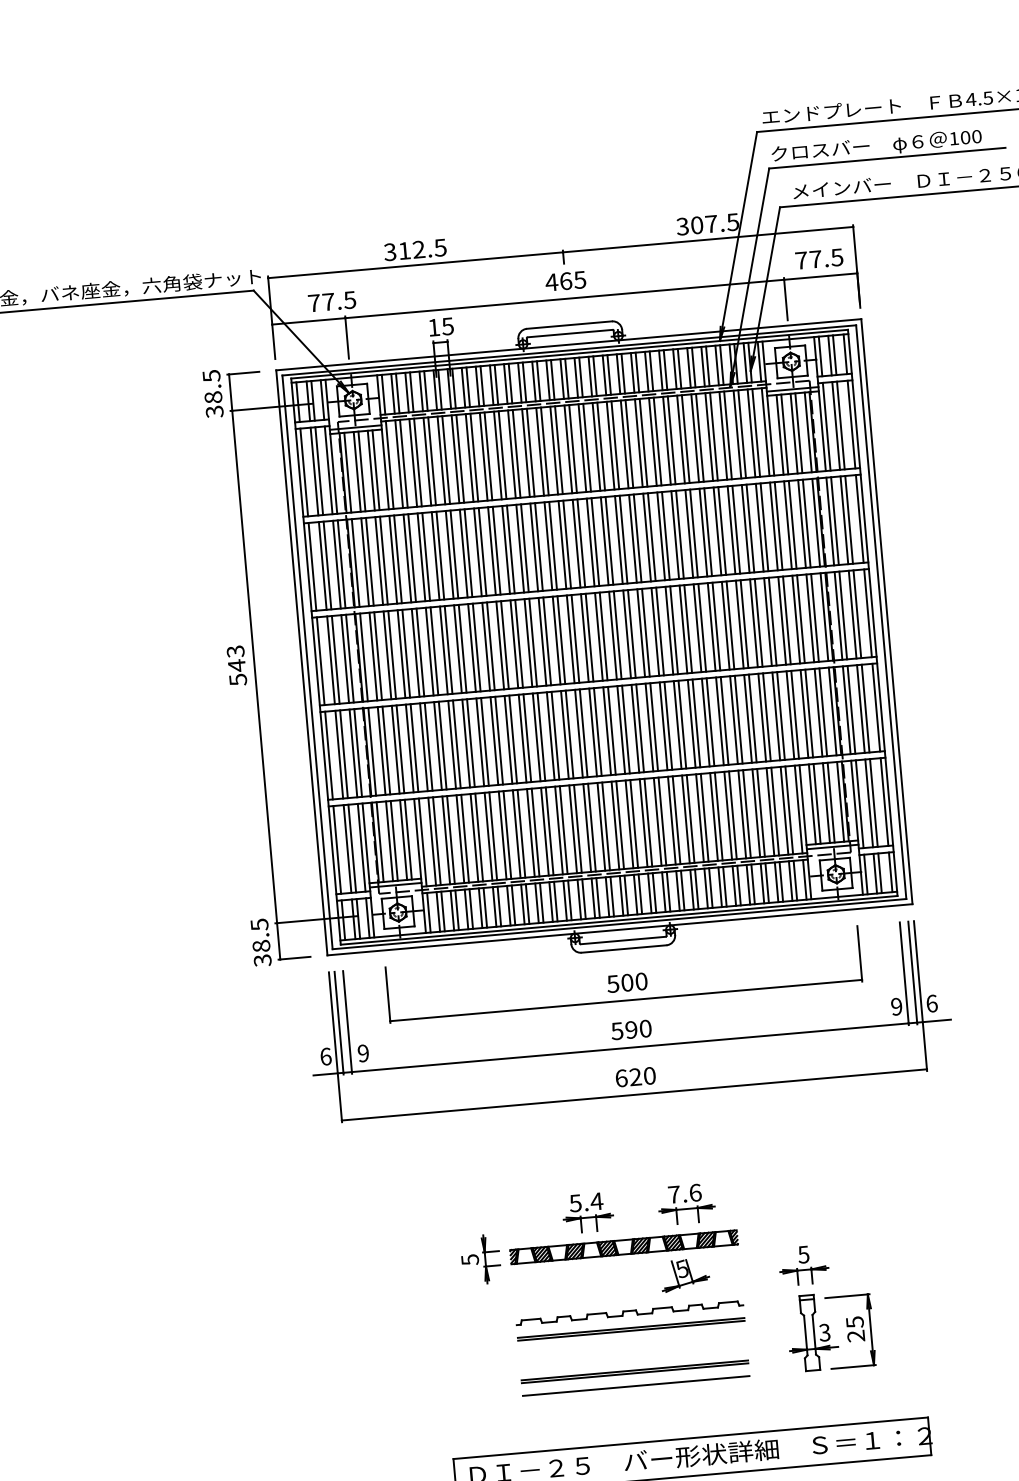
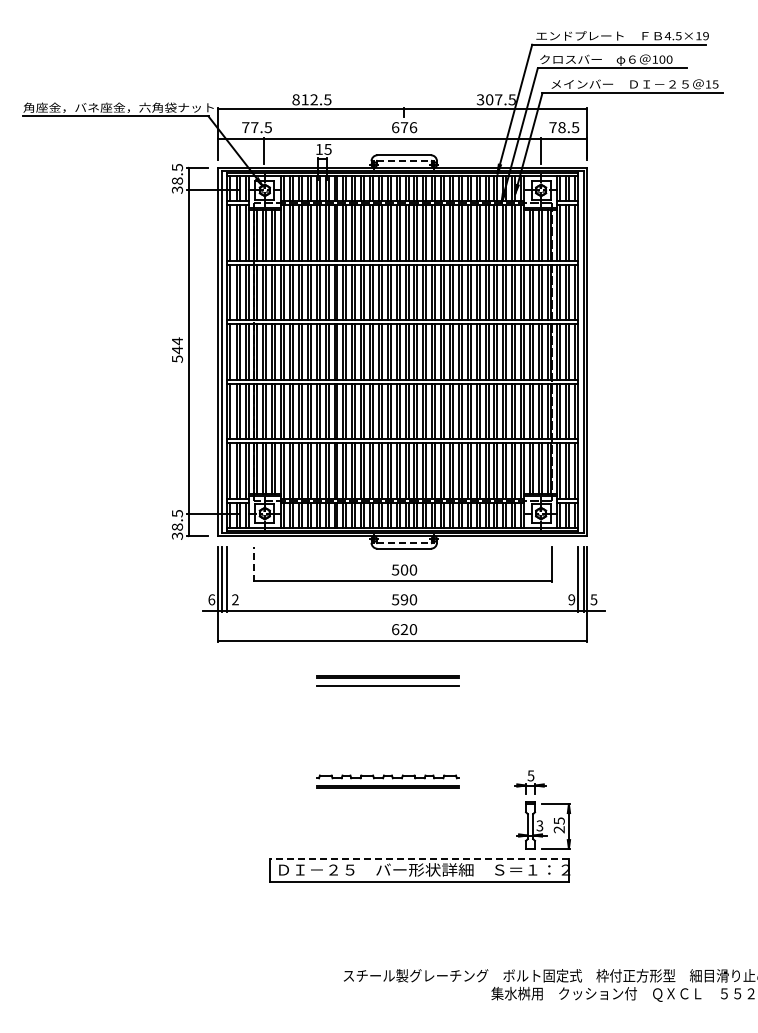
text: (389, 251) -> (295, 99), 312.5 -> 812.5
text: (814, 259) -> (561, 127), 77.5 -> 78.5
text: (565, 281) -> (404, 127), 465 -> 676
line: (570, 333) -> (404, 160), solid -> dashed
text: (235, 651) -> (177, 341), 543 -> 544
line: (623, 940) -> (404, 543), solid -> dashed
line: (387, 994) -> (253, 564), solid -> dashed
text: (931, 1003) -> (593, 599), 6 -> 5
text: (363, 1054) -> (235, 600), 9 -> 2
part: (599, 1244) -> (372, 732), removed
part: (826, 1306) -> (542, 809), moved
part: (634, 1377) -> (387, 680), moved
line: (691, 1438) -> (419, 858), solid -> dashed

